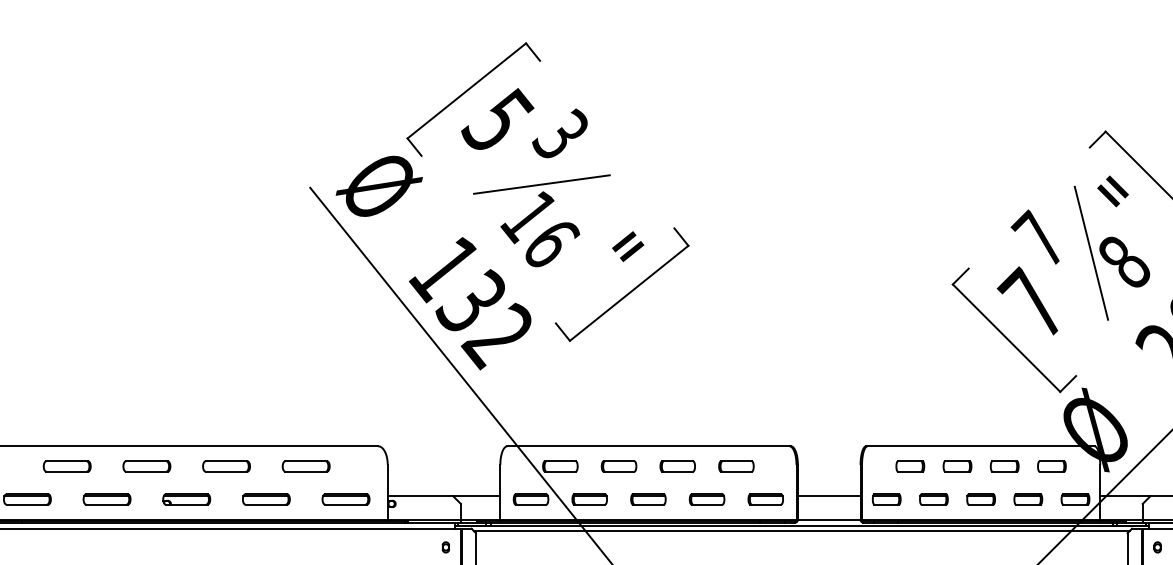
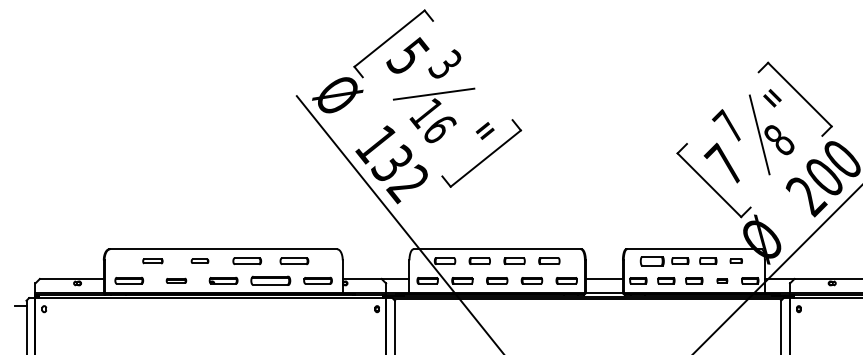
part: (910, 465) -> (652, 260), size x1.4
part: (1052, 465) -> (736, 260), size x0.7
part: (66, 466) -> (152, 261), size x0.7
part: (145, 466) -> (199, 261), size x0.6
part: (107, 499) -> (176, 280), size x0.7
part: (265, 499) -> (270, 280), size x1.4
part: (1028, 499) -> (722, 280), size x0.6

